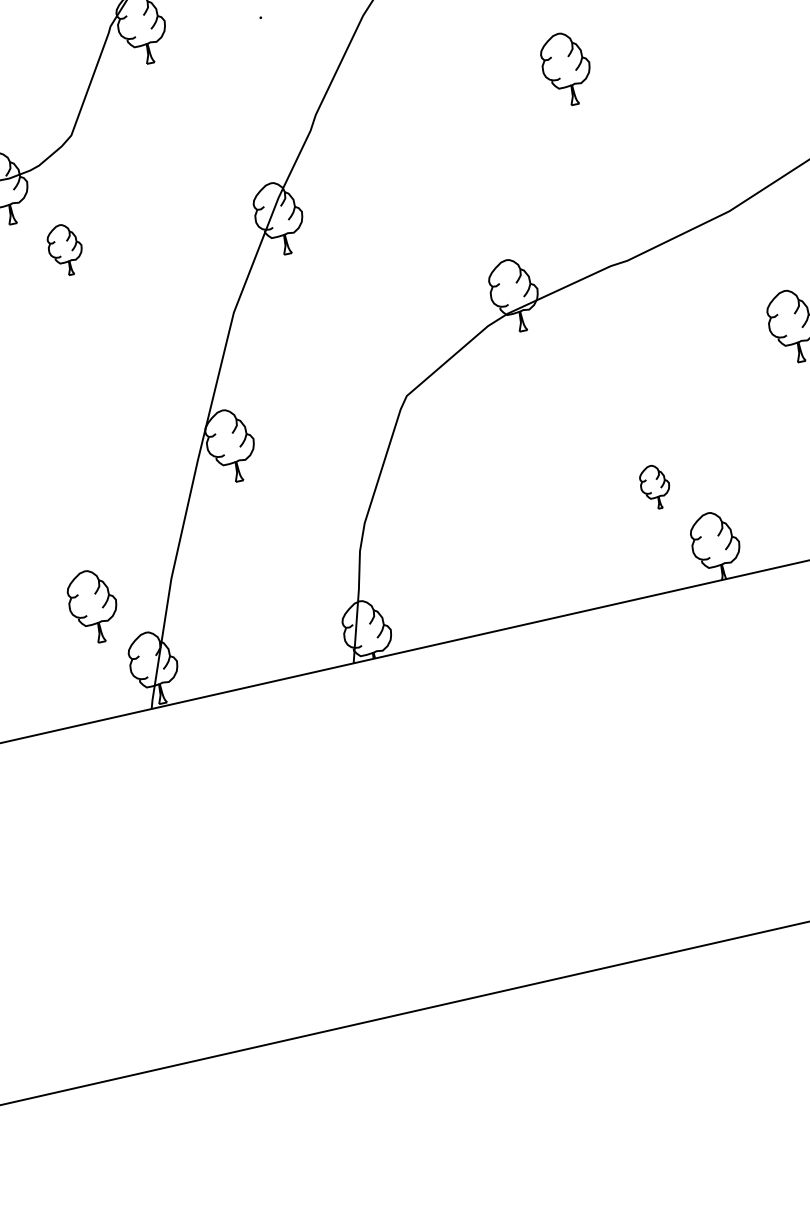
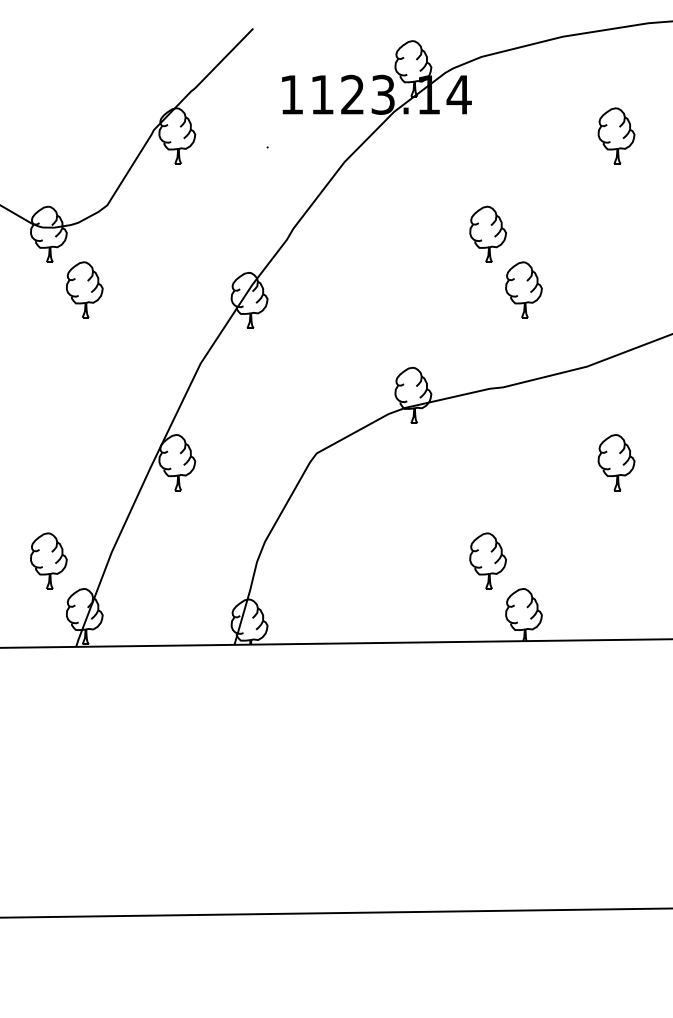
part: (626, 129) -> (523, 289), added
part: (65, 249) -> (84, 289), size x1.43
part: (654, 486) -> (487, 560), size x1.67

